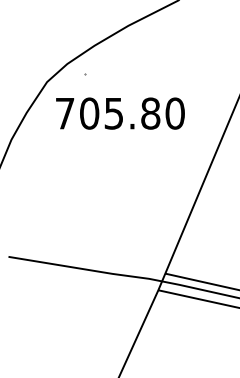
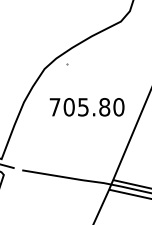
text: (119, 114) -> (86, 107), moved

